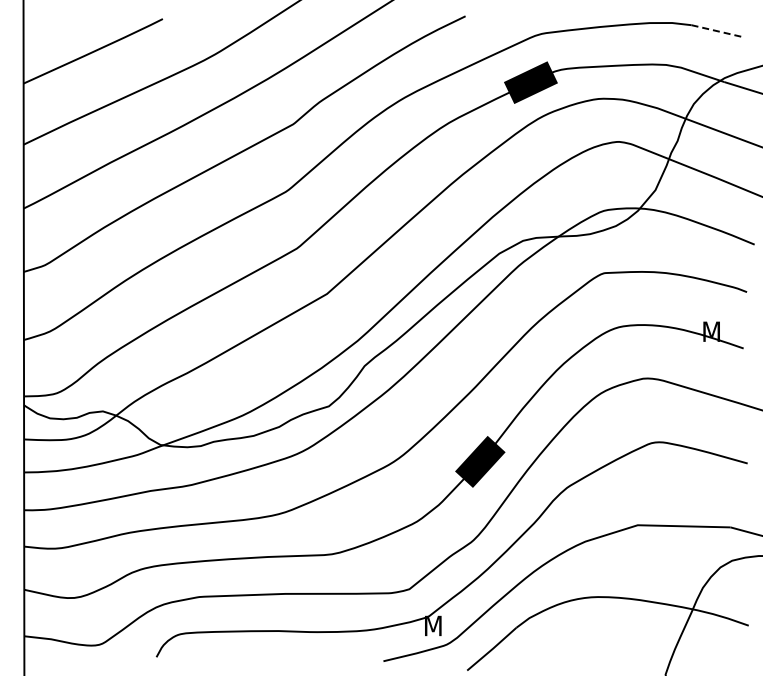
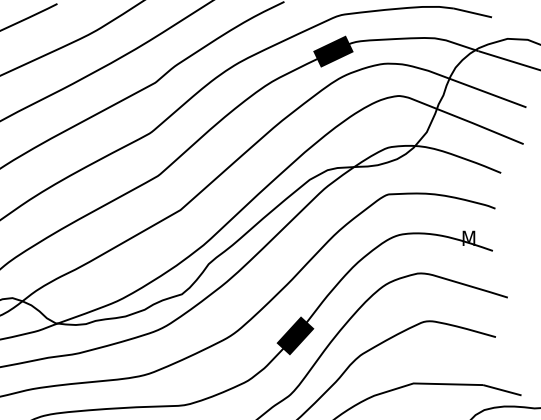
line: (717, 31) -> (473, 13), dashed -> solid

